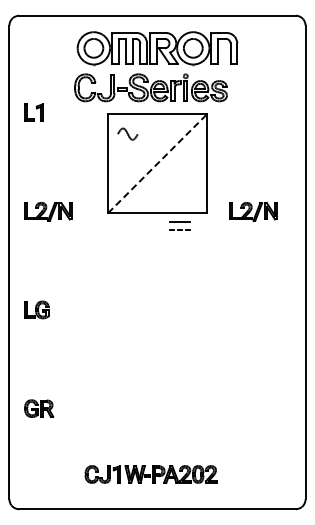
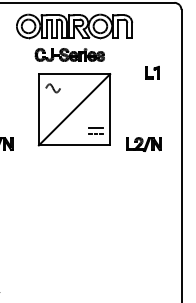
part: (150, 87) -> (69, 54), size x0.62
part: (265, 112) -> (152, 72), added
line: (157, 163) -> (74, 109), dashed -> solid
part: (179, 225) -> (95, 130), moved

